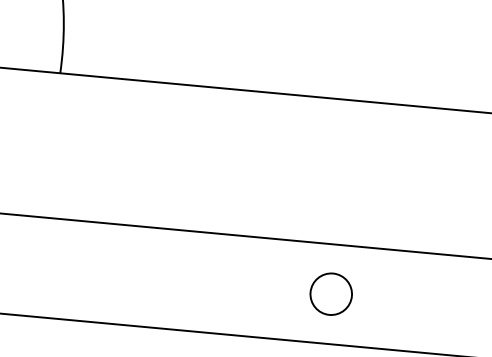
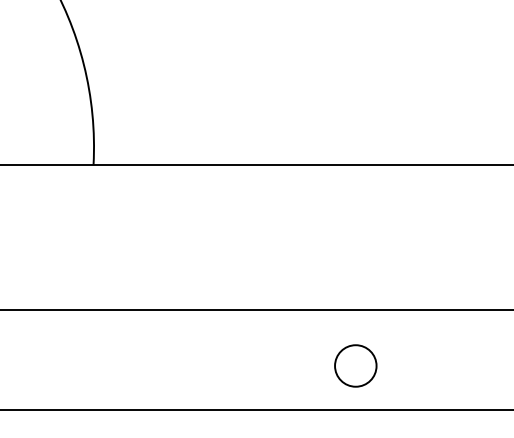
circle: (331, 293) -> (355, 365), moved

